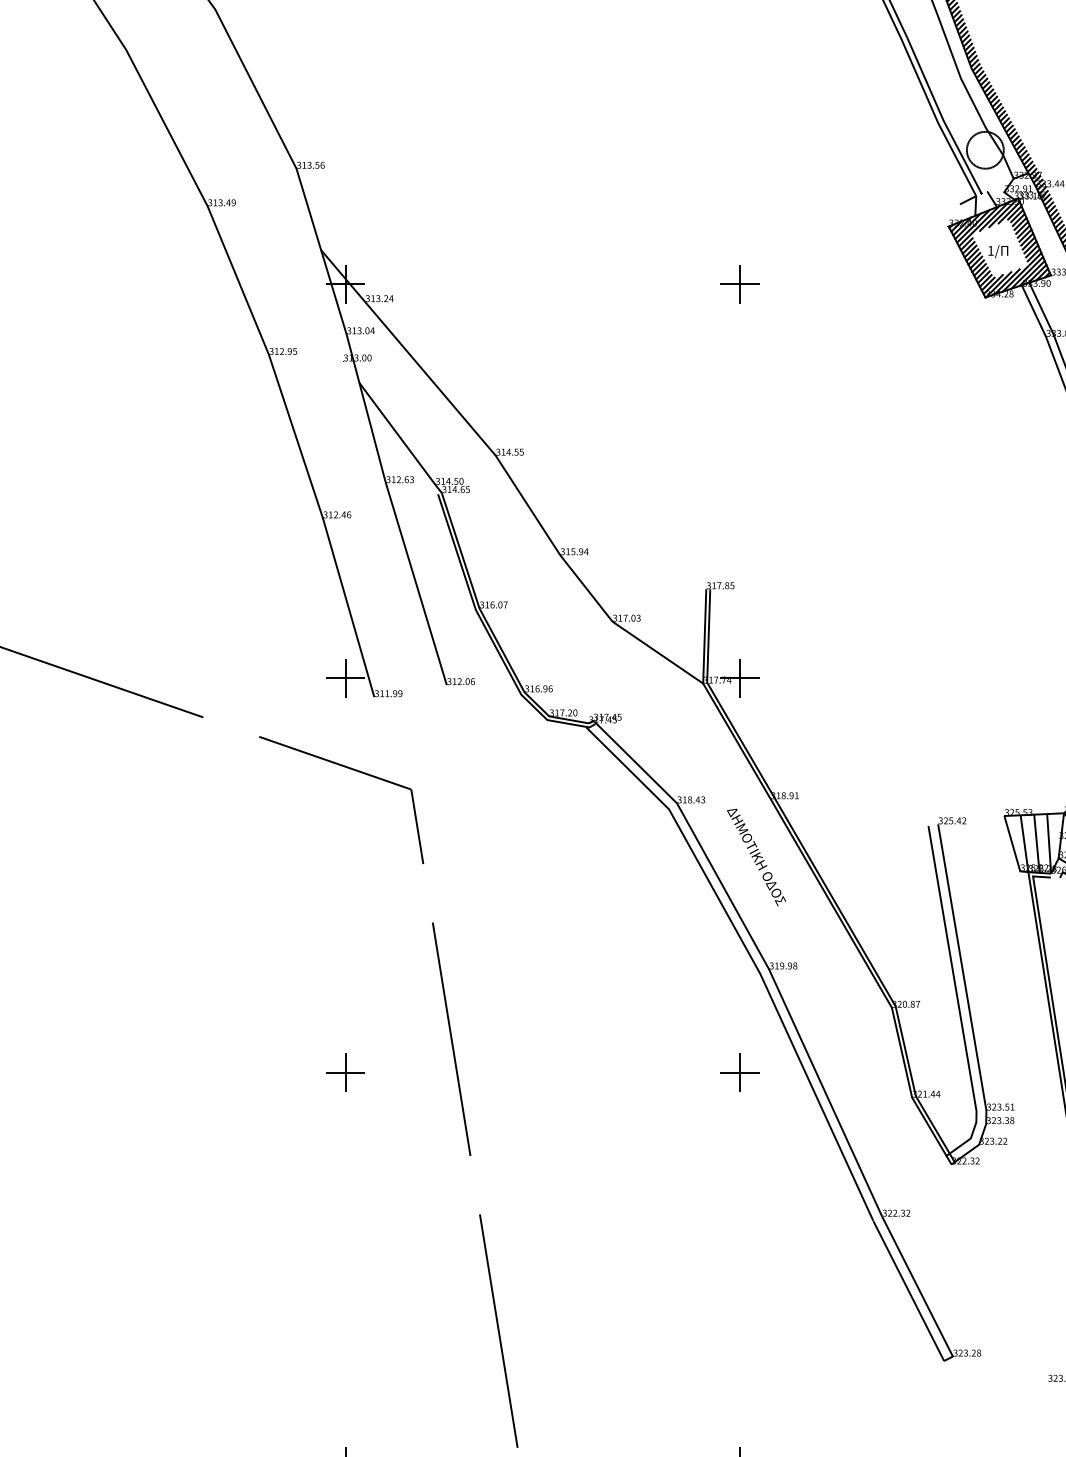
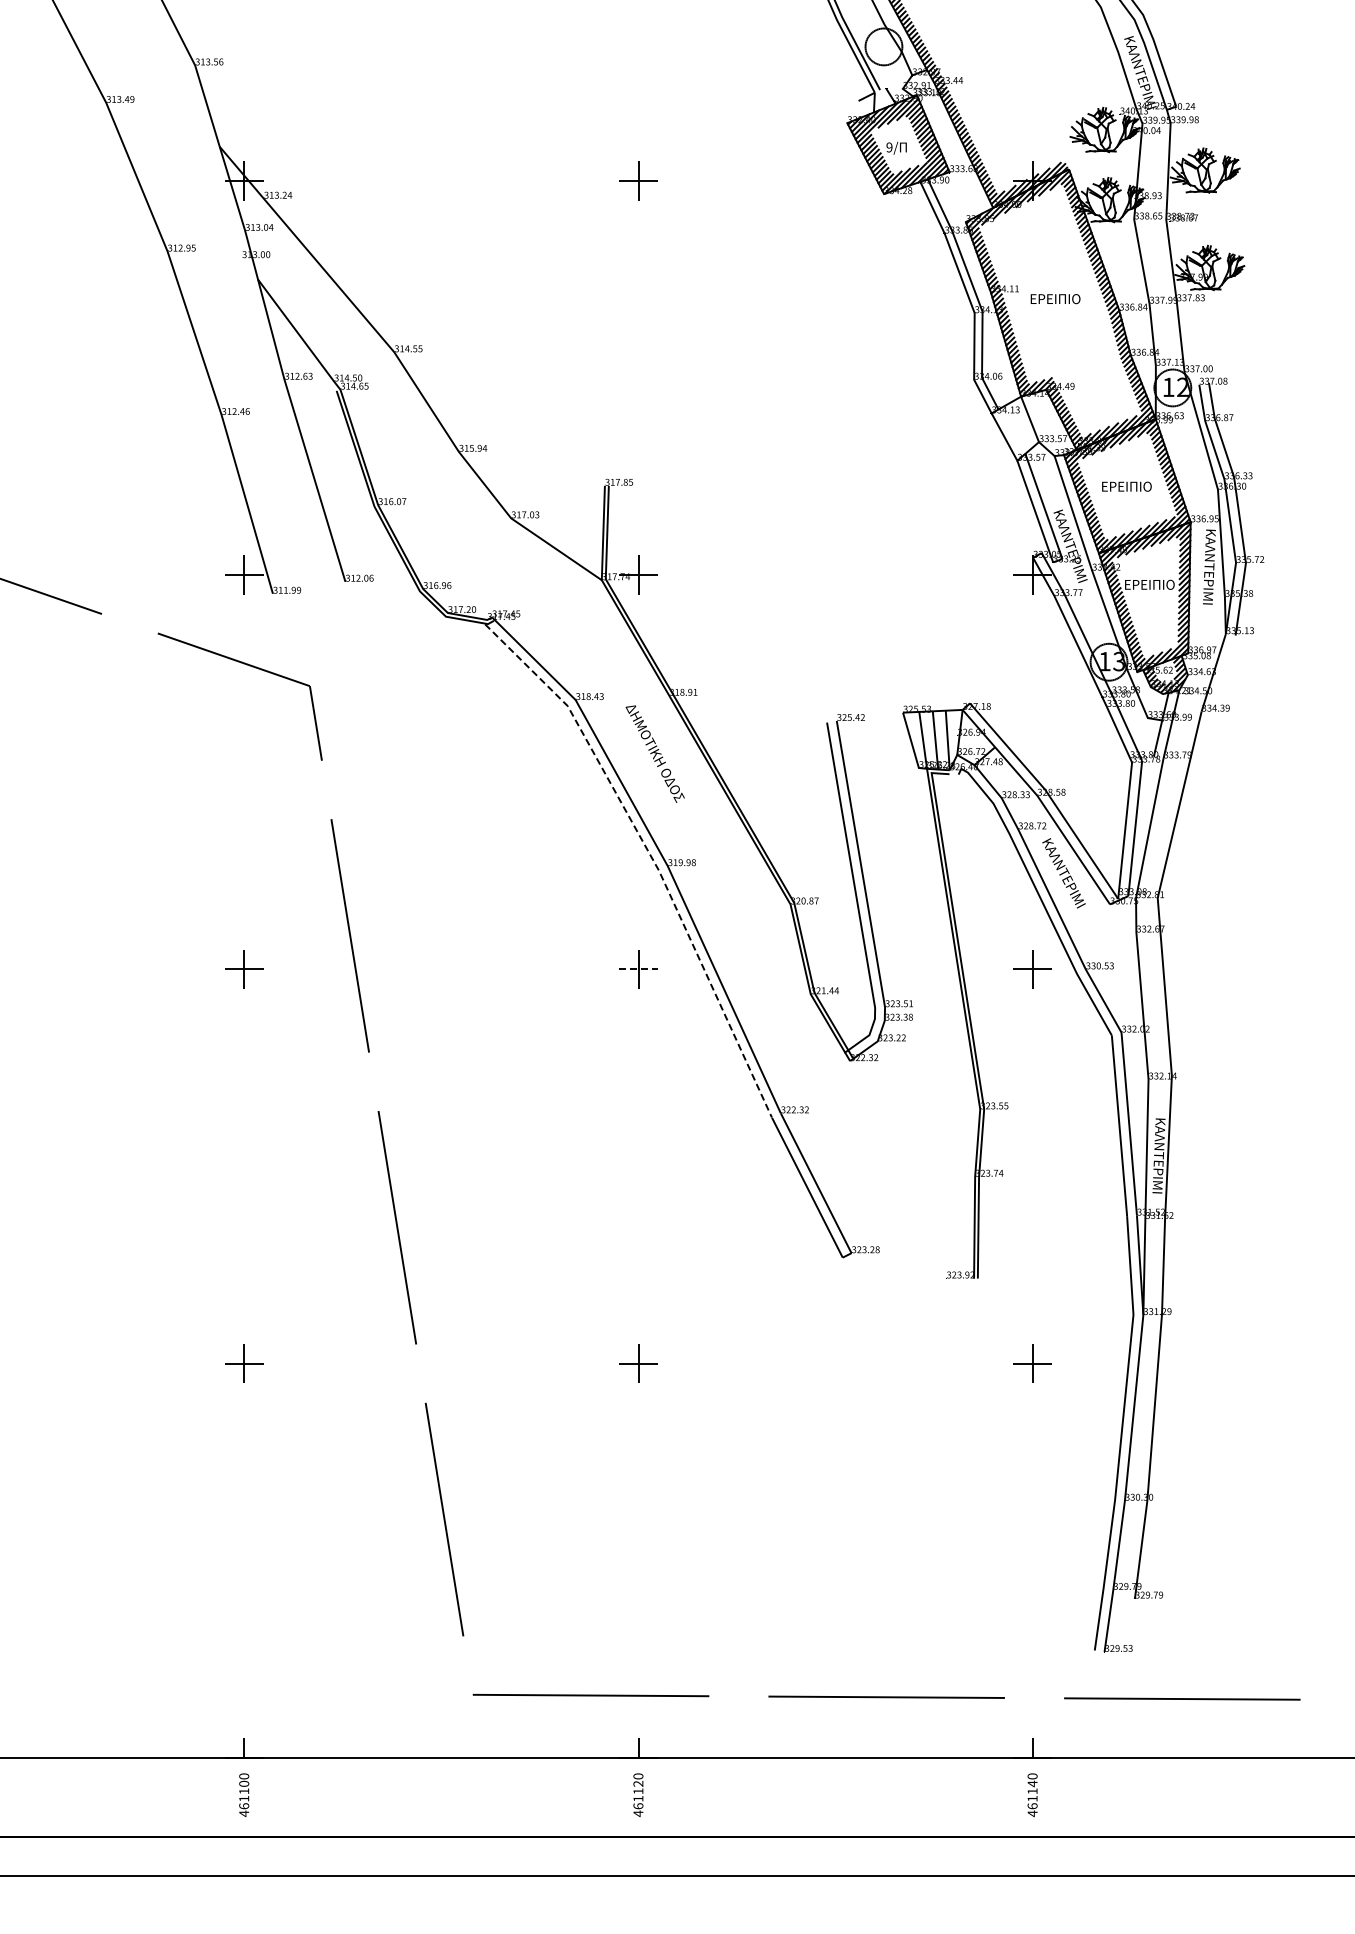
text: (990, 250) -> (889, 147), 1 -> 9
line: (751, 958) -> (650, 855), solid -> dashed
line: (739, 1072) -> (638, 969), solid -> dashed

